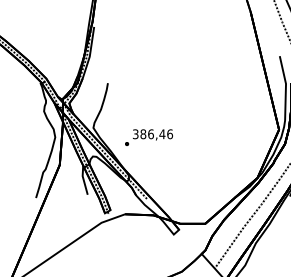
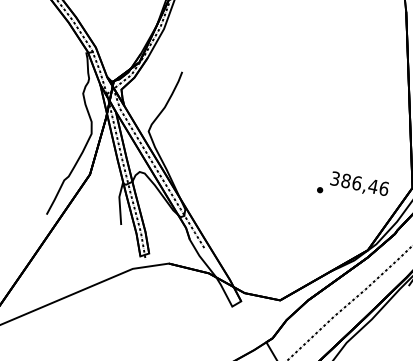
text: (148, 137) -> (352, 187), moved

